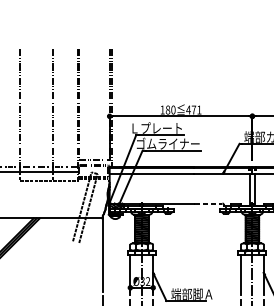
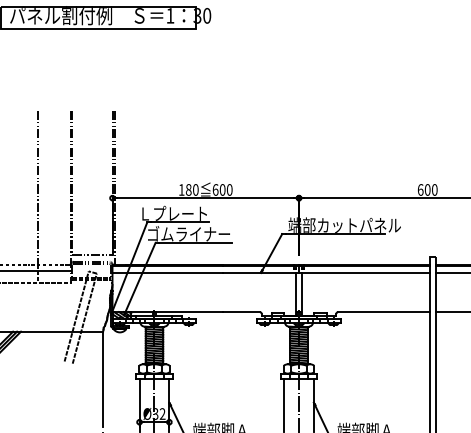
text: (193, 109) -> (222, 189), 471 -> 600
line: (208, 203) -> (241, 312), dashed -> solid

